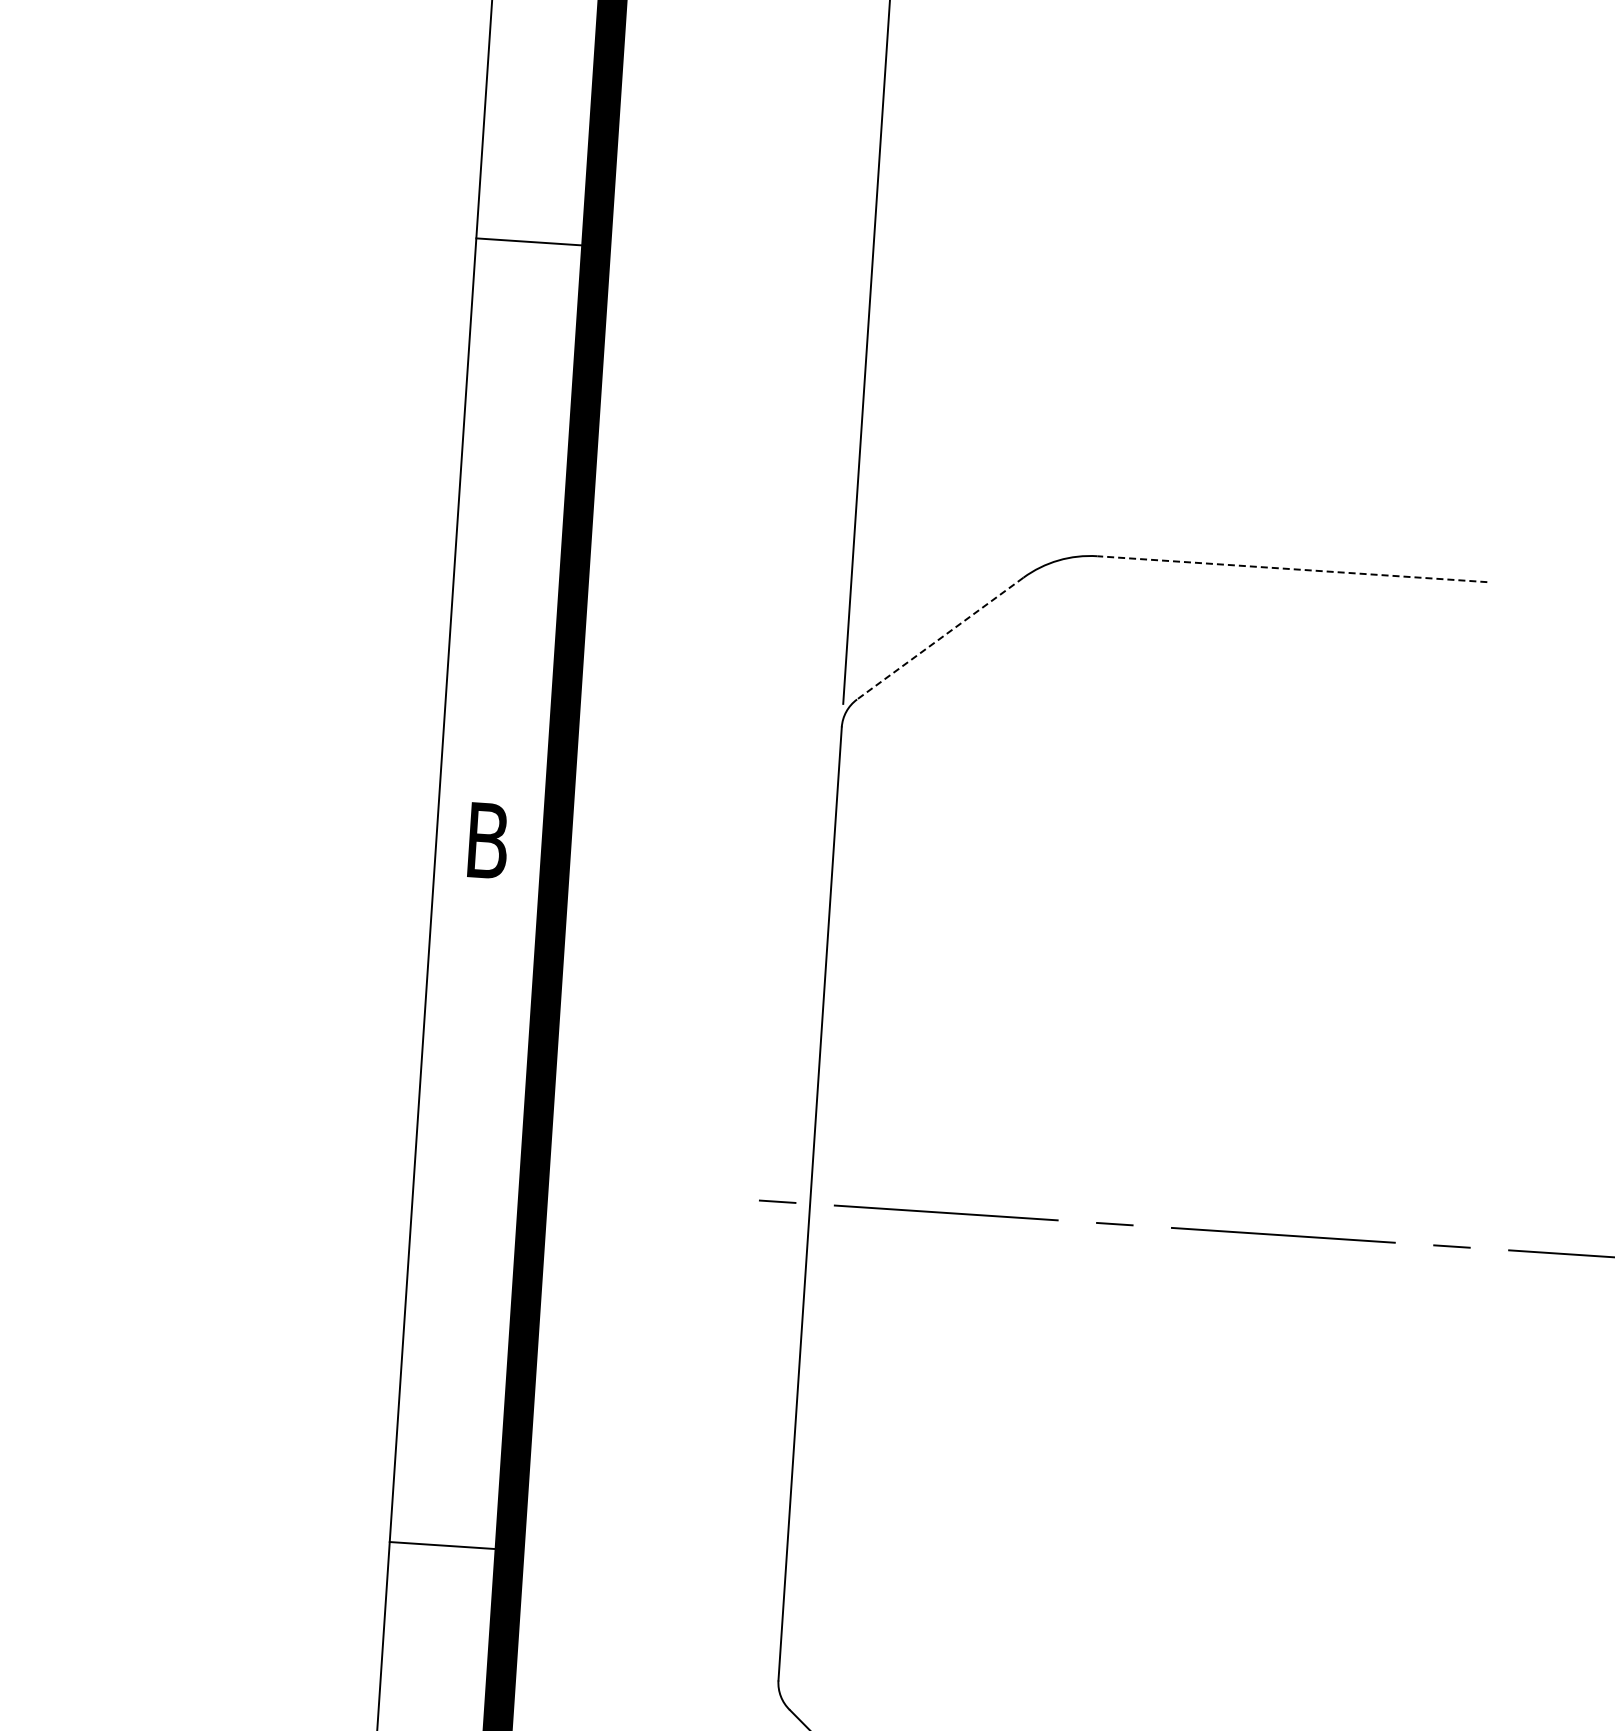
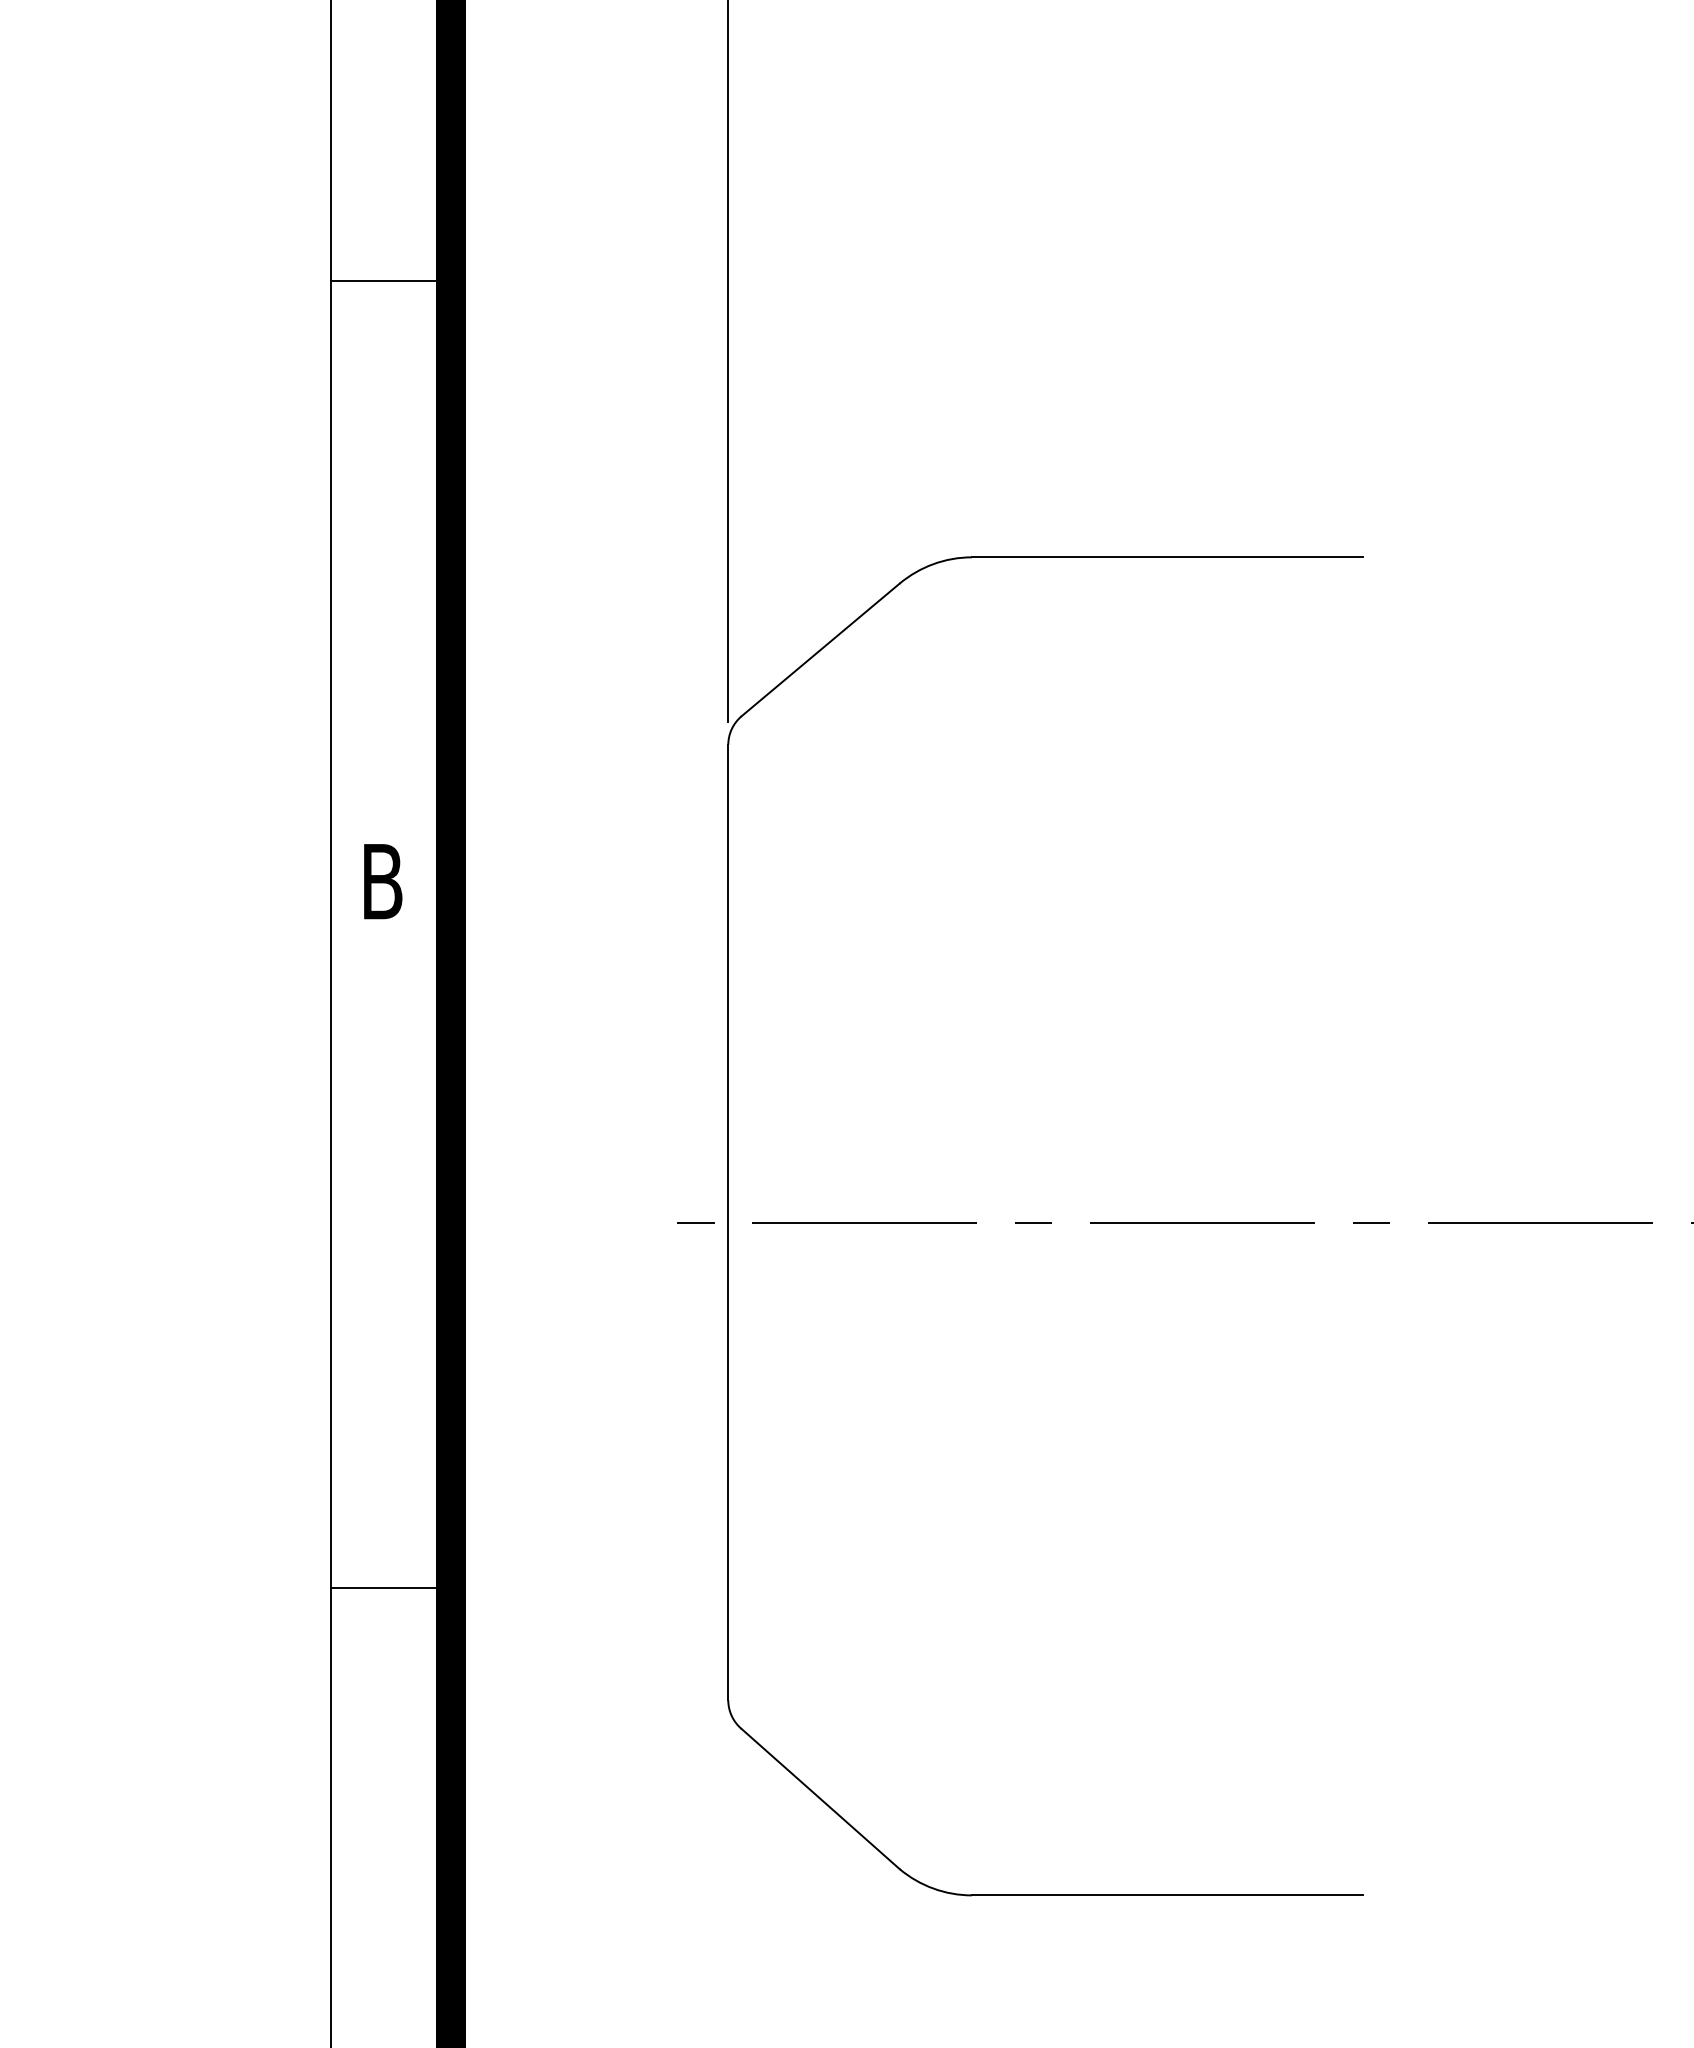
line: (1291, 569) -> (1166, 557), dashed -> solid
line: (940, 639) -> (820, 650), dashed -> solid

